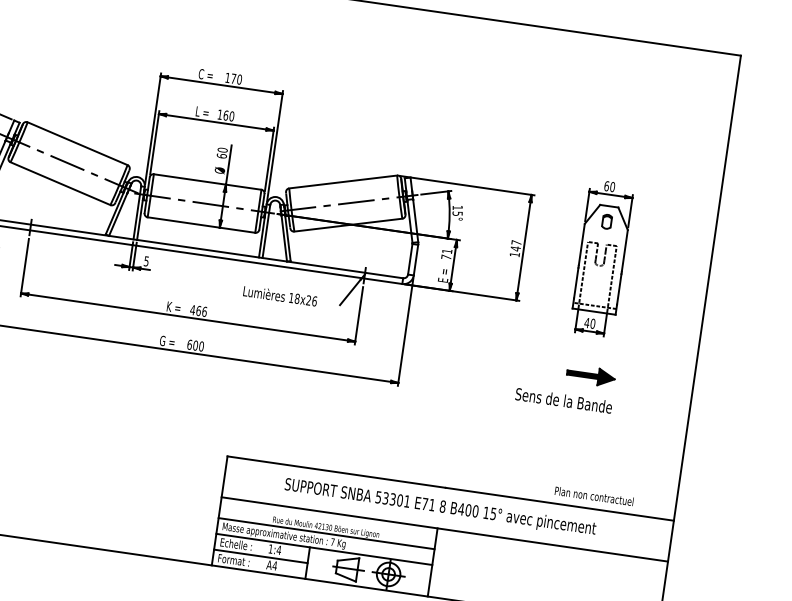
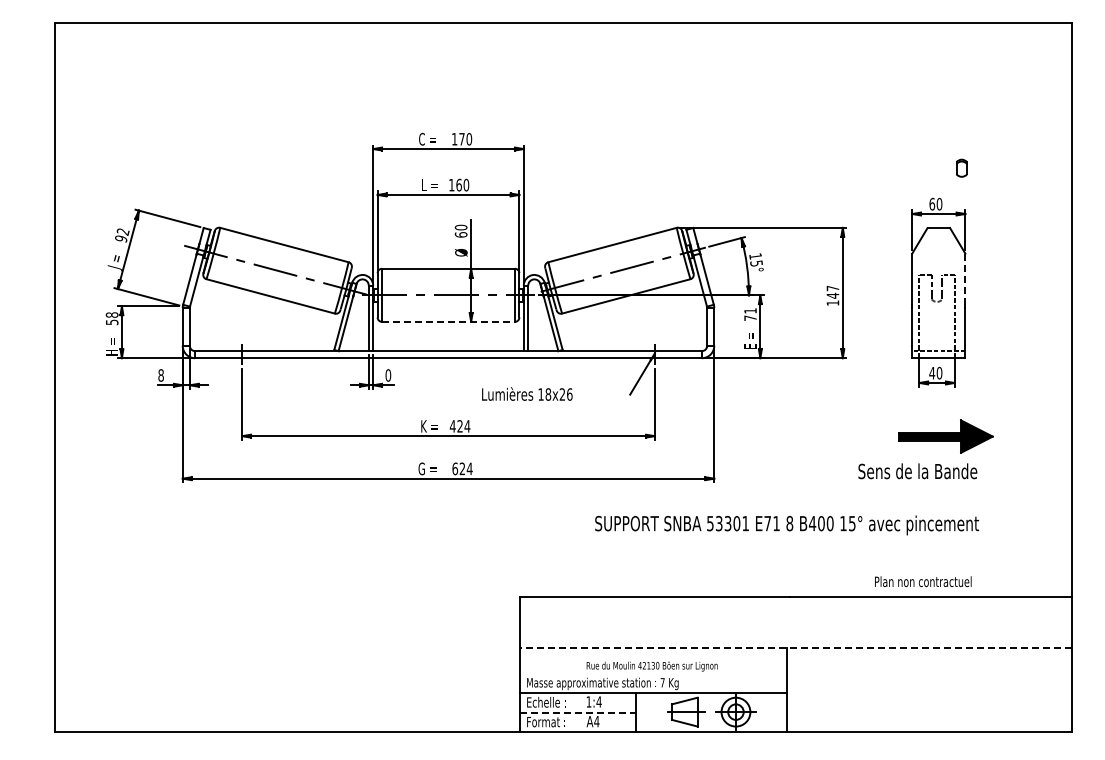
part: (606, 221) -> (961, 167), moved
line: (202, 224) -> (449, 321), solid -> dashed
line: (624, 251) -> (965, 279), solid -> dashed
text: (146, 261) -> (388, 375), 5 -> 0
text: (280, 295) -> (527, 393), moved
text: (201, 311) -> (463, 426), 466 -> 424
text: (198, 345) -> (465, 468), 600 -> 624
part: (591, 375) -> (946, 436), size x1.6
text: (594, 496) -> (923, 581), moved
text: (439, 507) -> (786, 525), moved
line: (445, 529) -> (796, 647), solid -> dashed
line: (326, 533) -> (653, 673), removed
line: (261, 556) -> (578, 712), solid -> dashed

